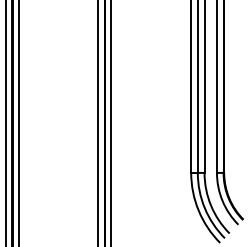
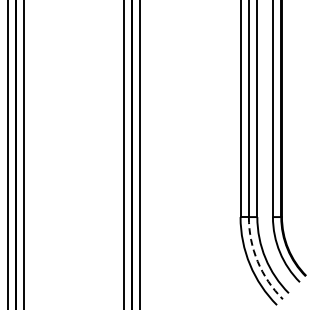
arc: (204, 208) -> (257, 261), solid -> dashed

